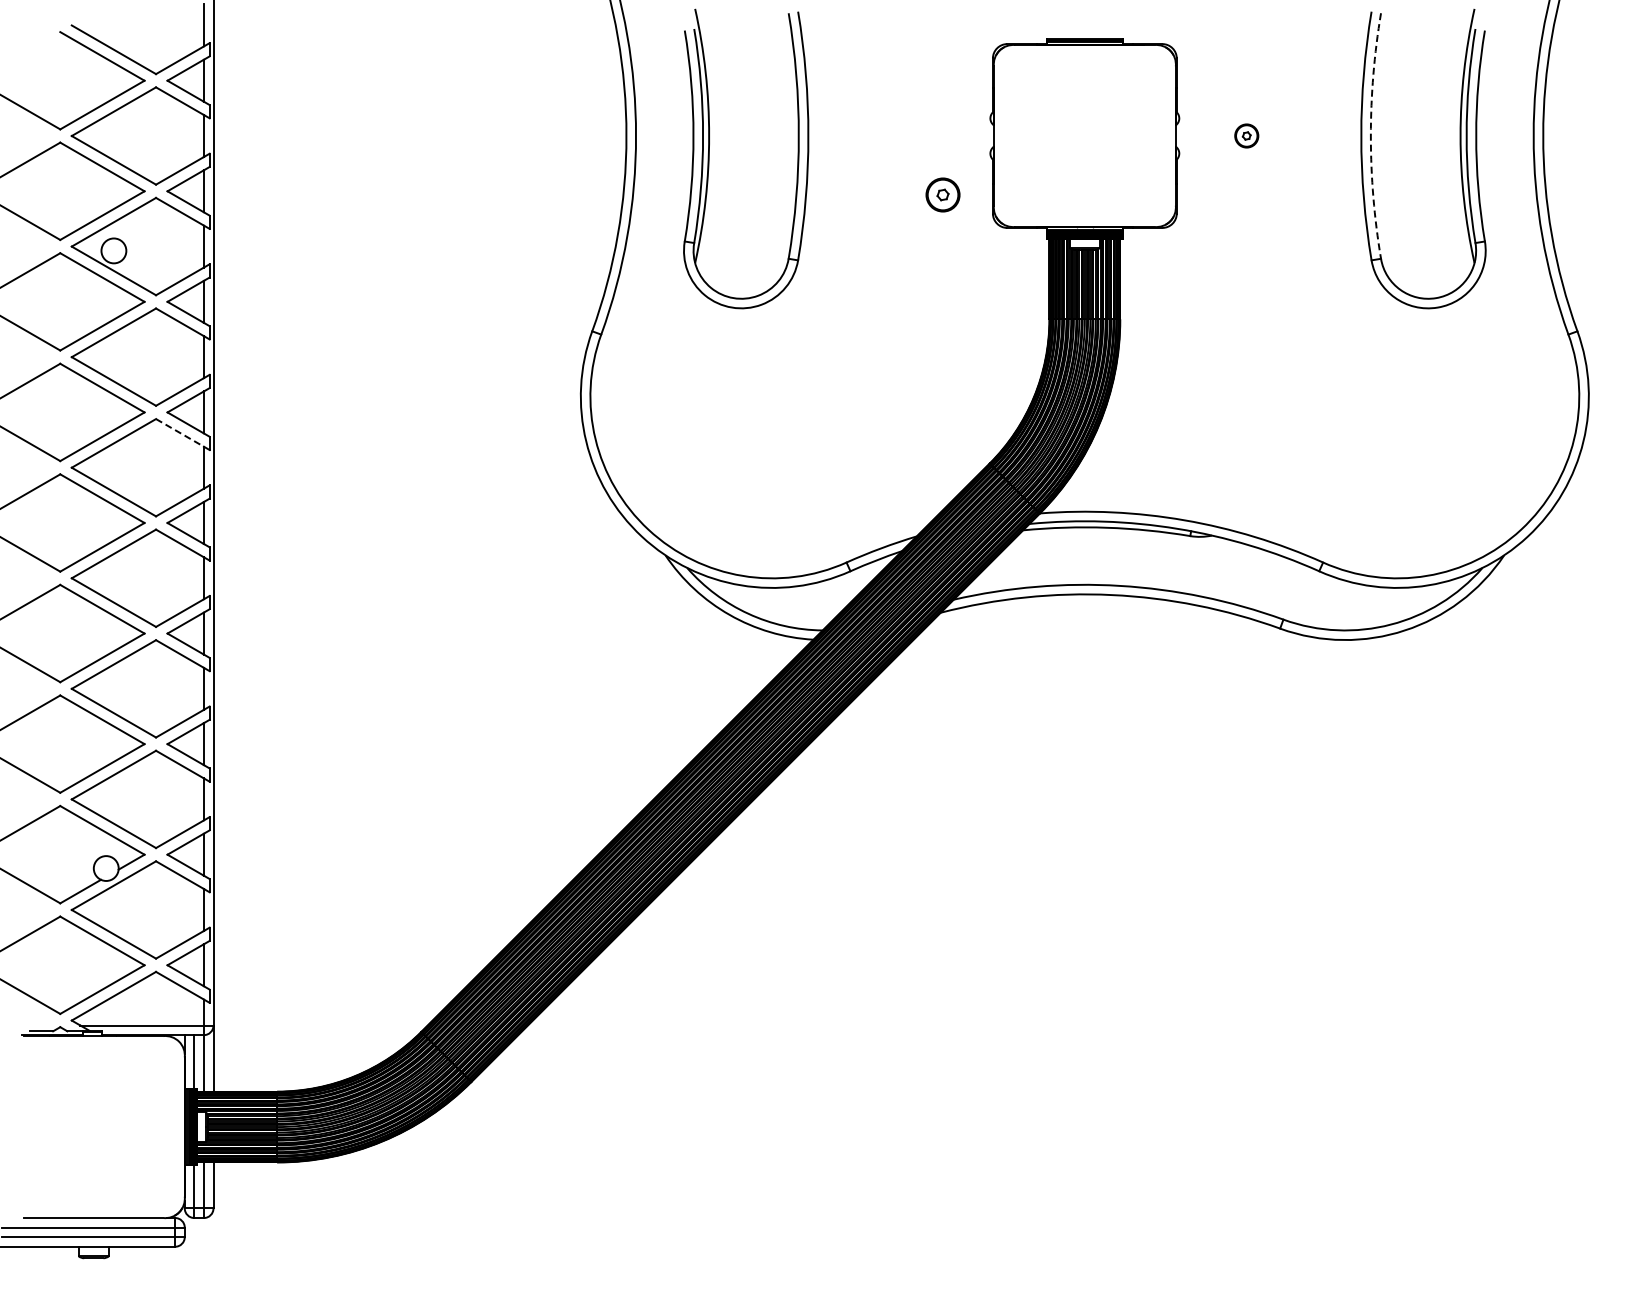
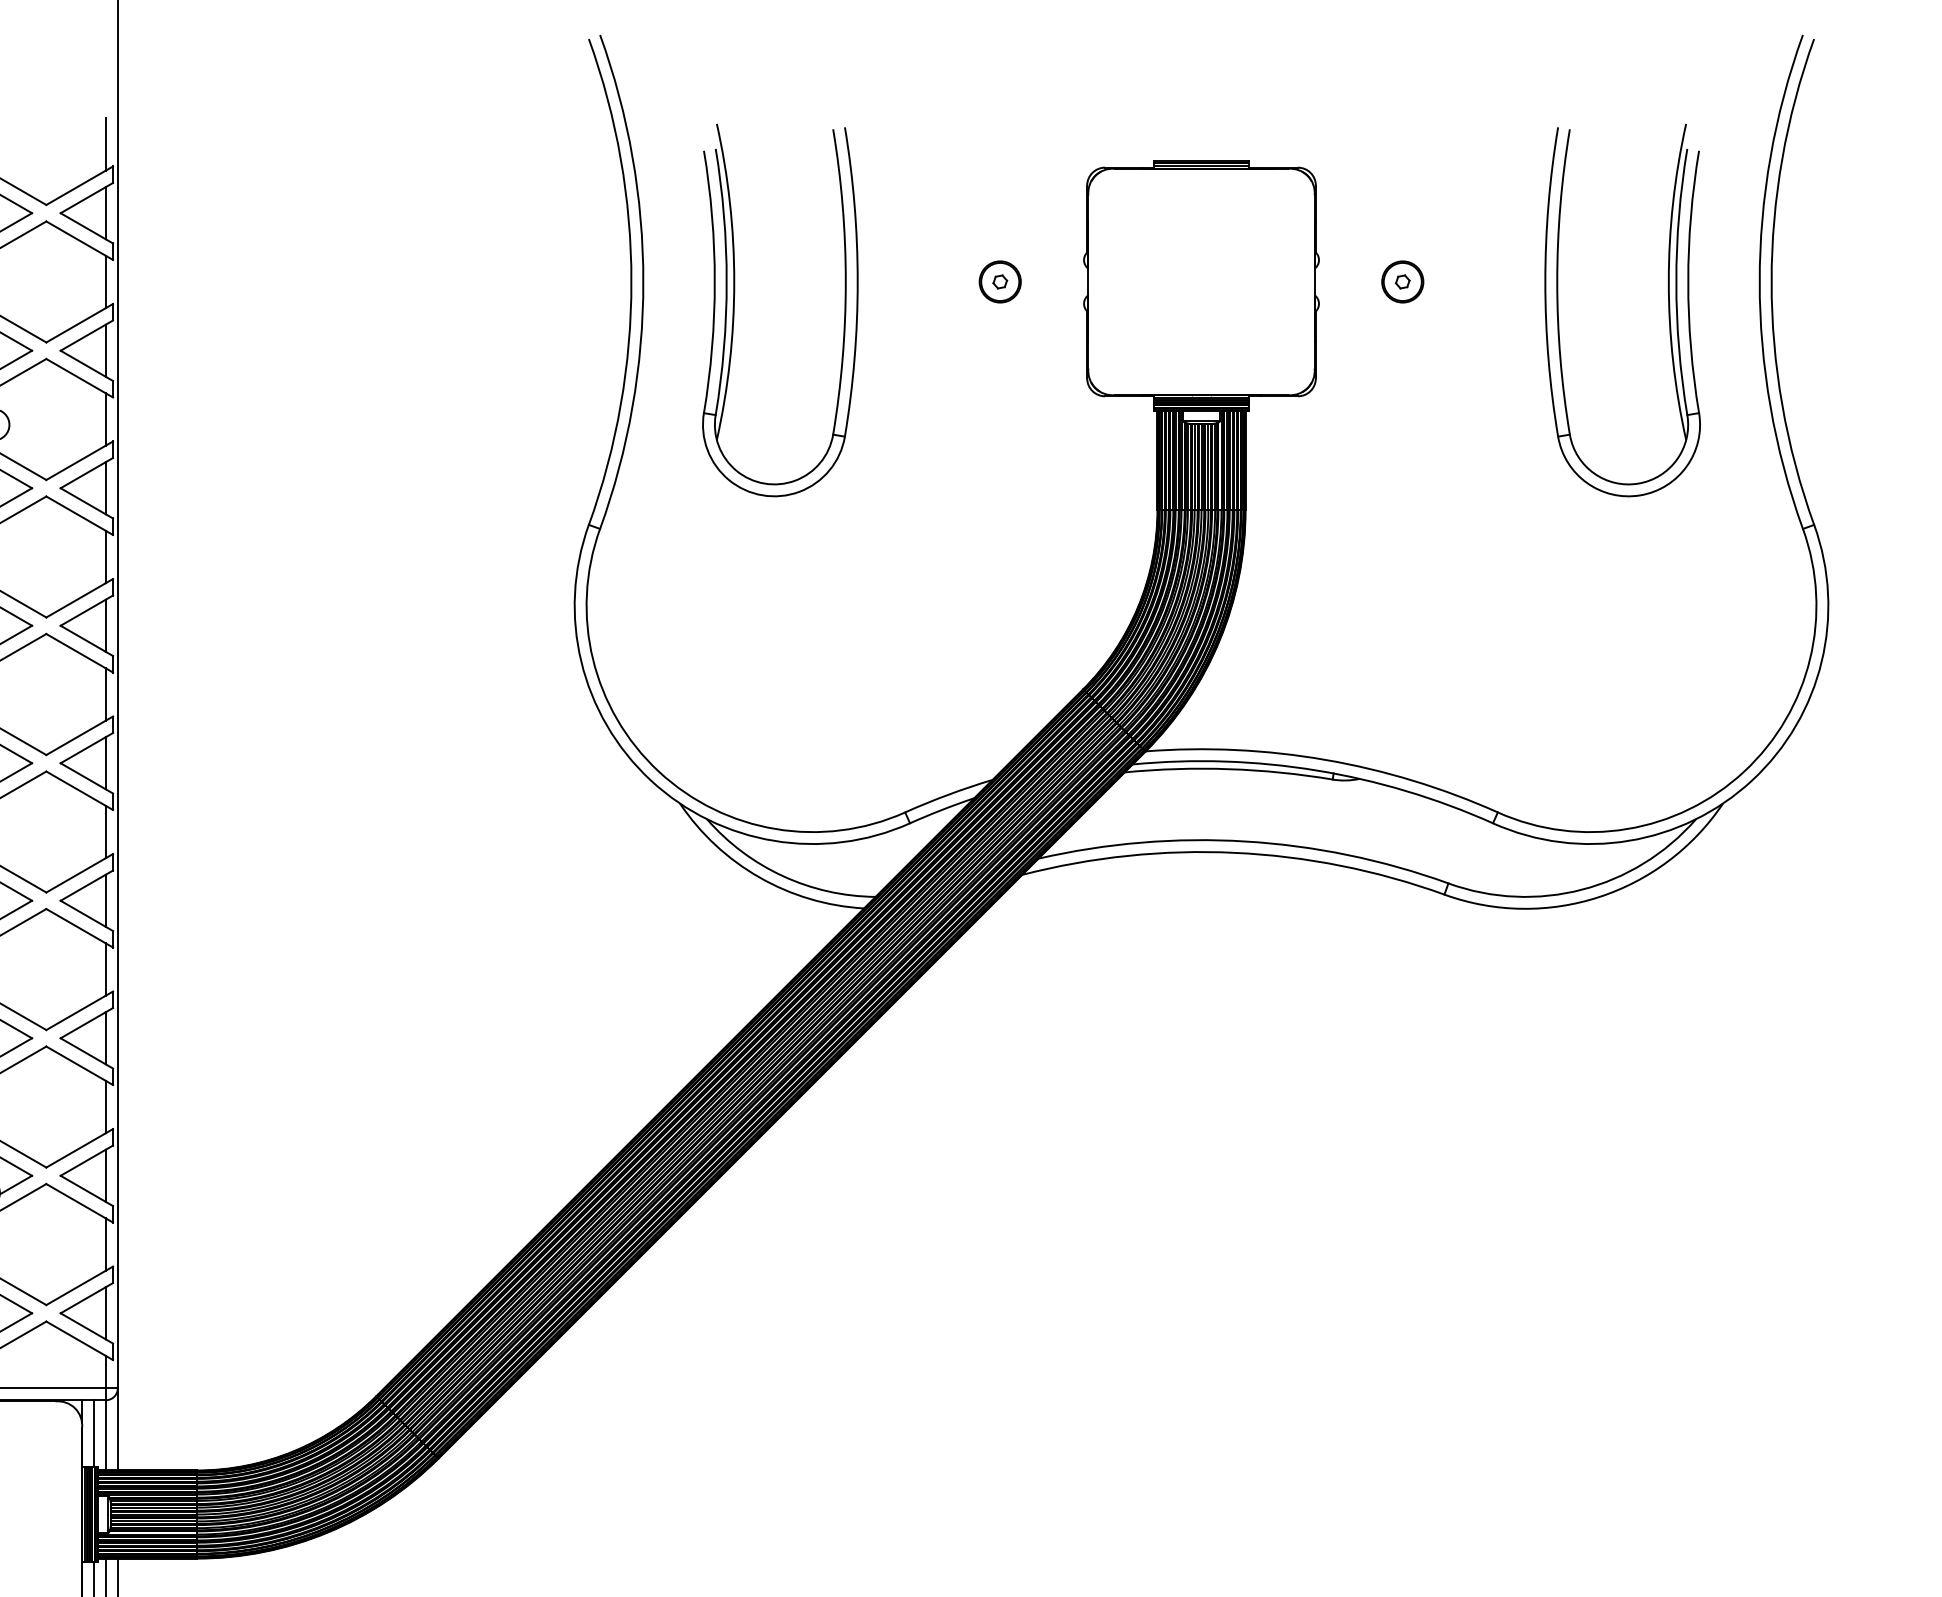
part: (1246, 135) -> (1402, 281), size x1.43
arc: (1370, 136) -> (1556, 282), dashed -> solid
part: (942, 194) -> (999, 281), moved
line: (179, 432) -> (75, 650), dashed -> solid

